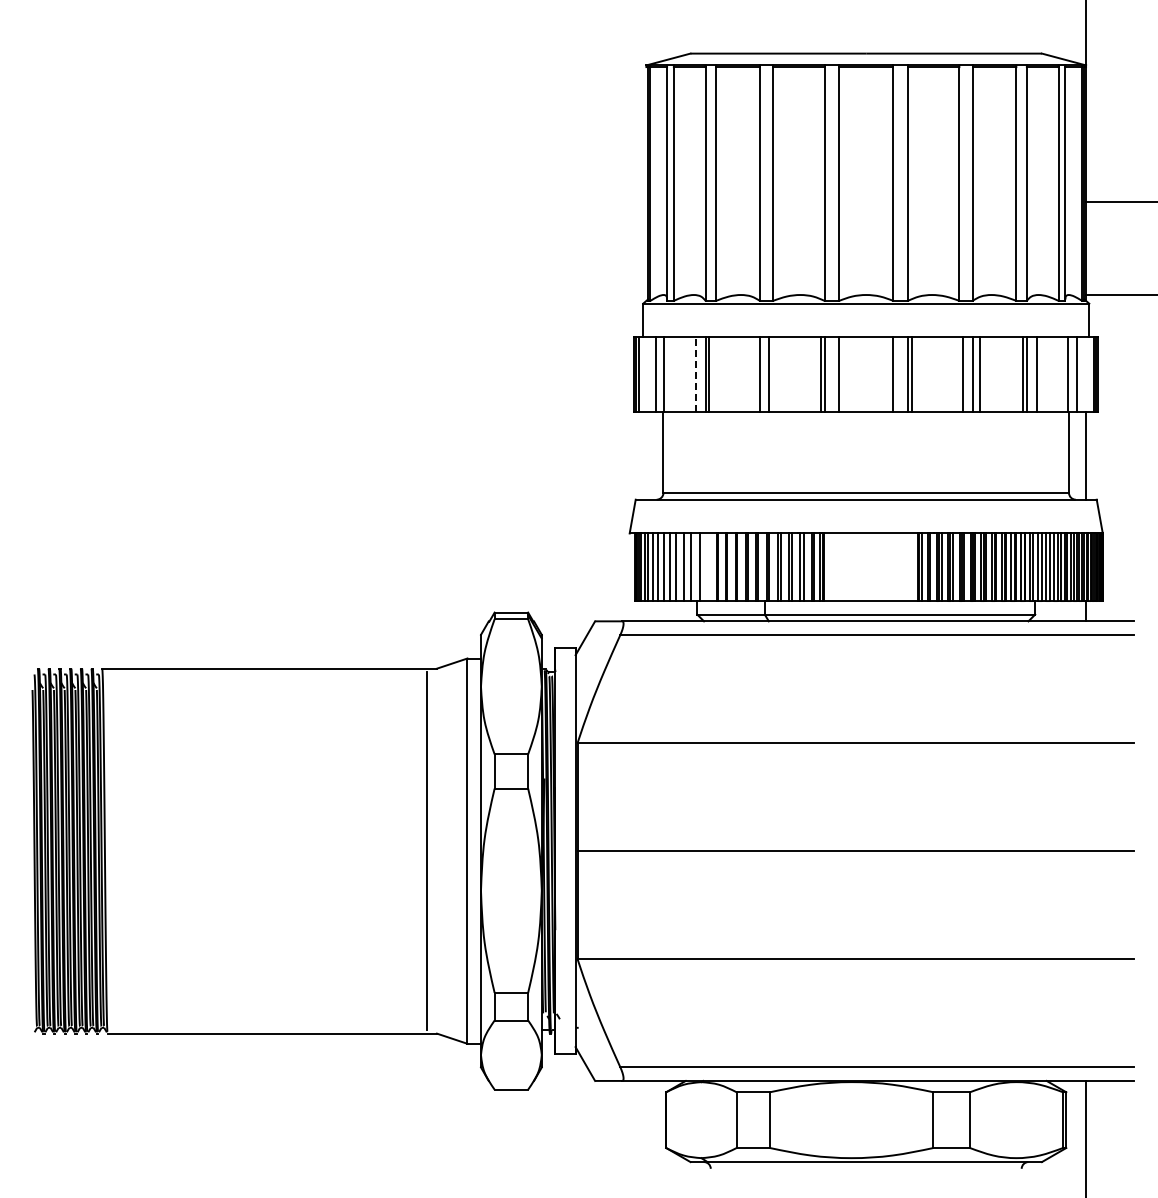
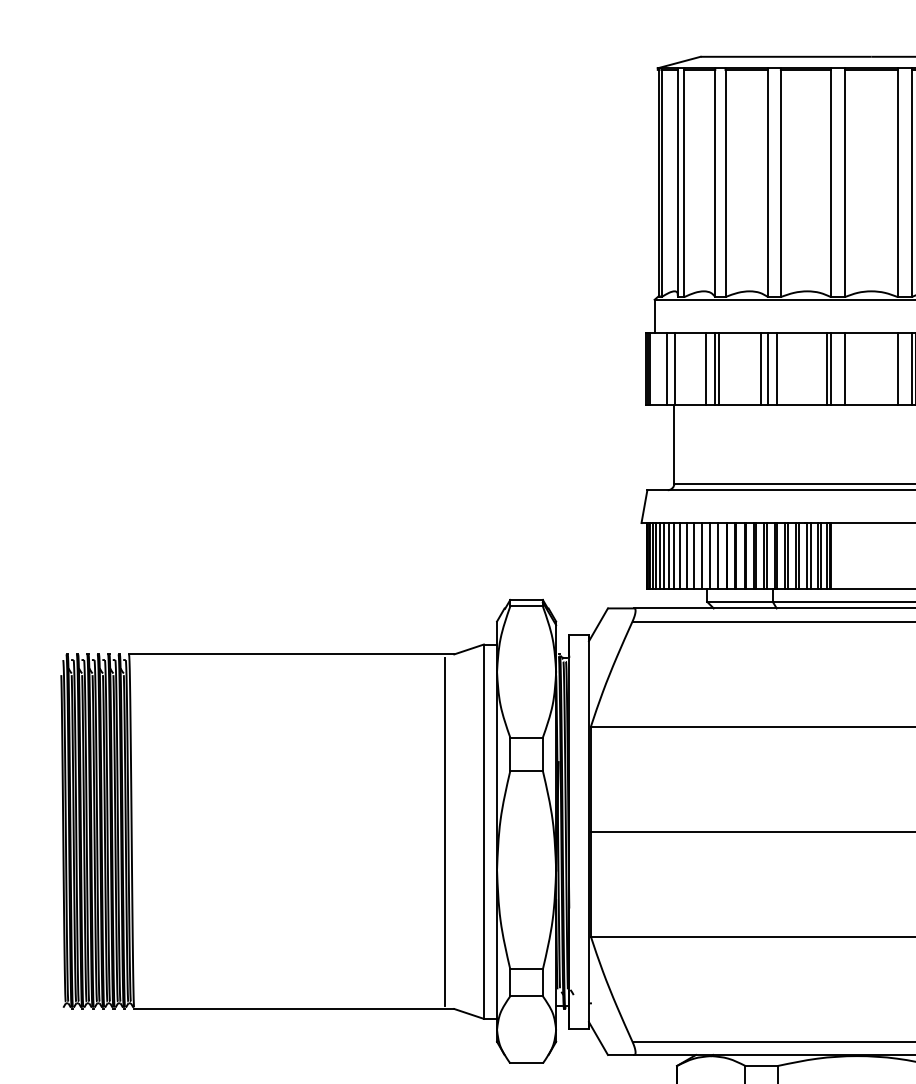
line: (695, 374) -> (705, 368), dashed -> solid
line: (752, 374) -> (760, 368), added
line: (708, 567) -> (718, 556), added

